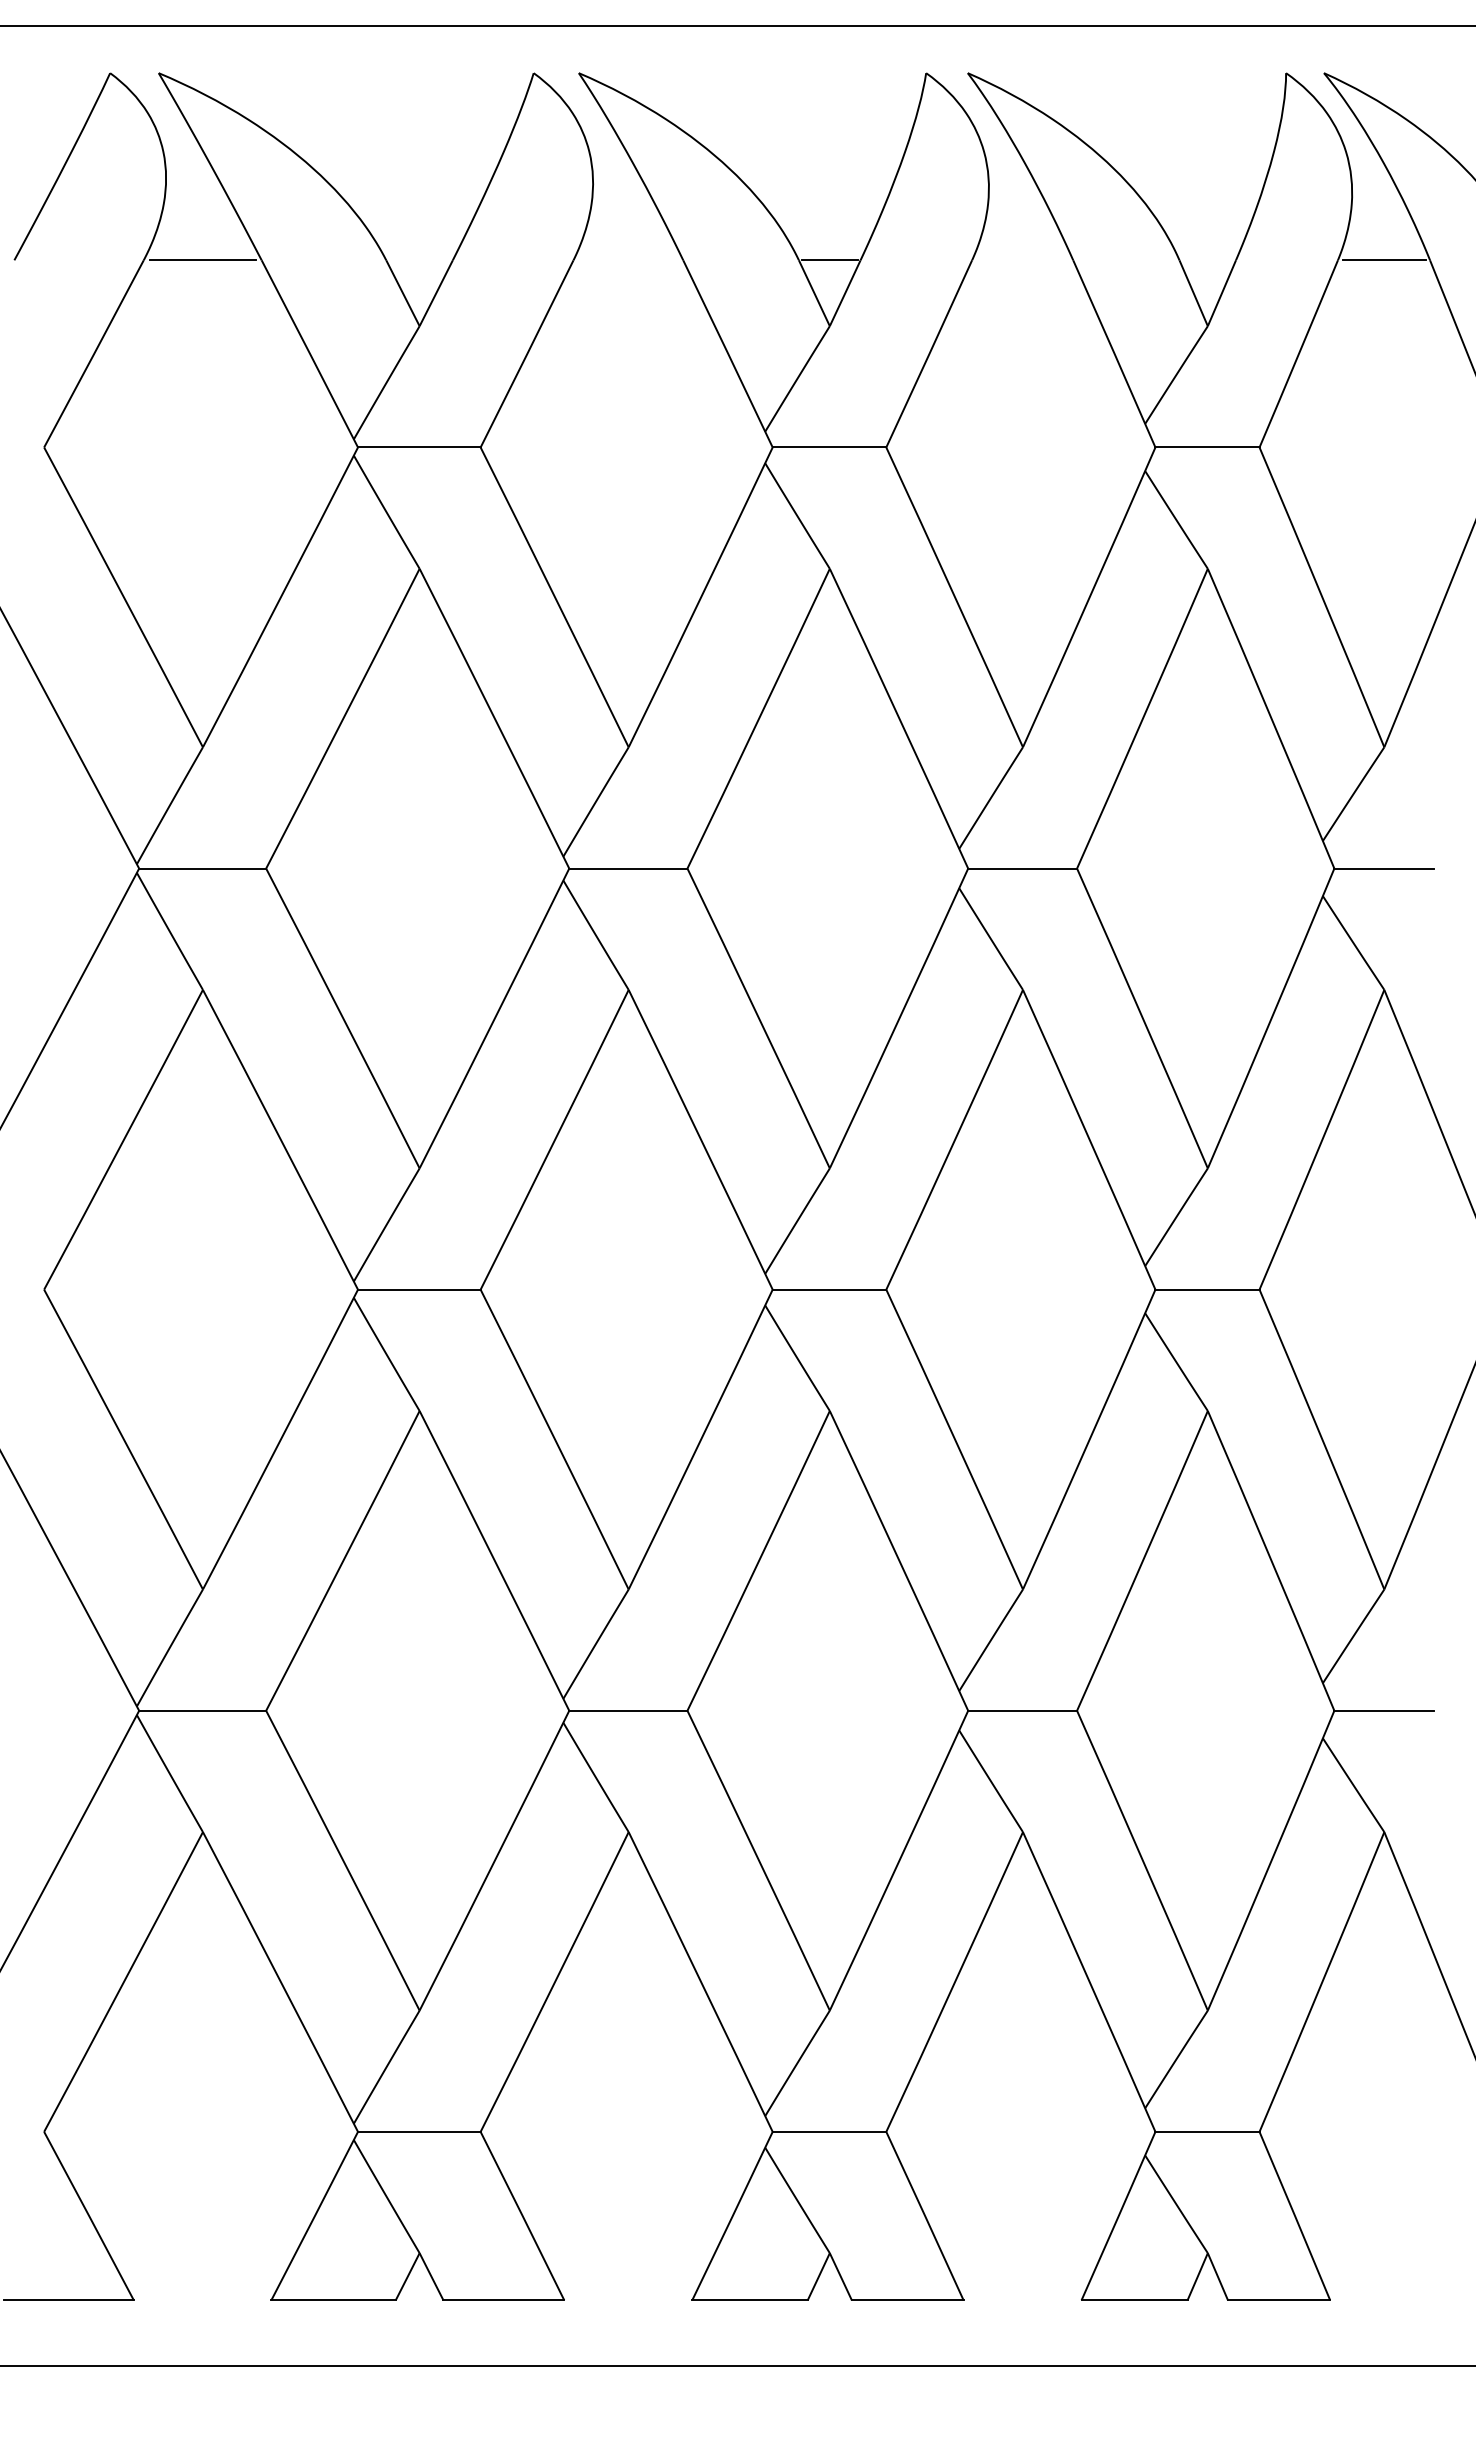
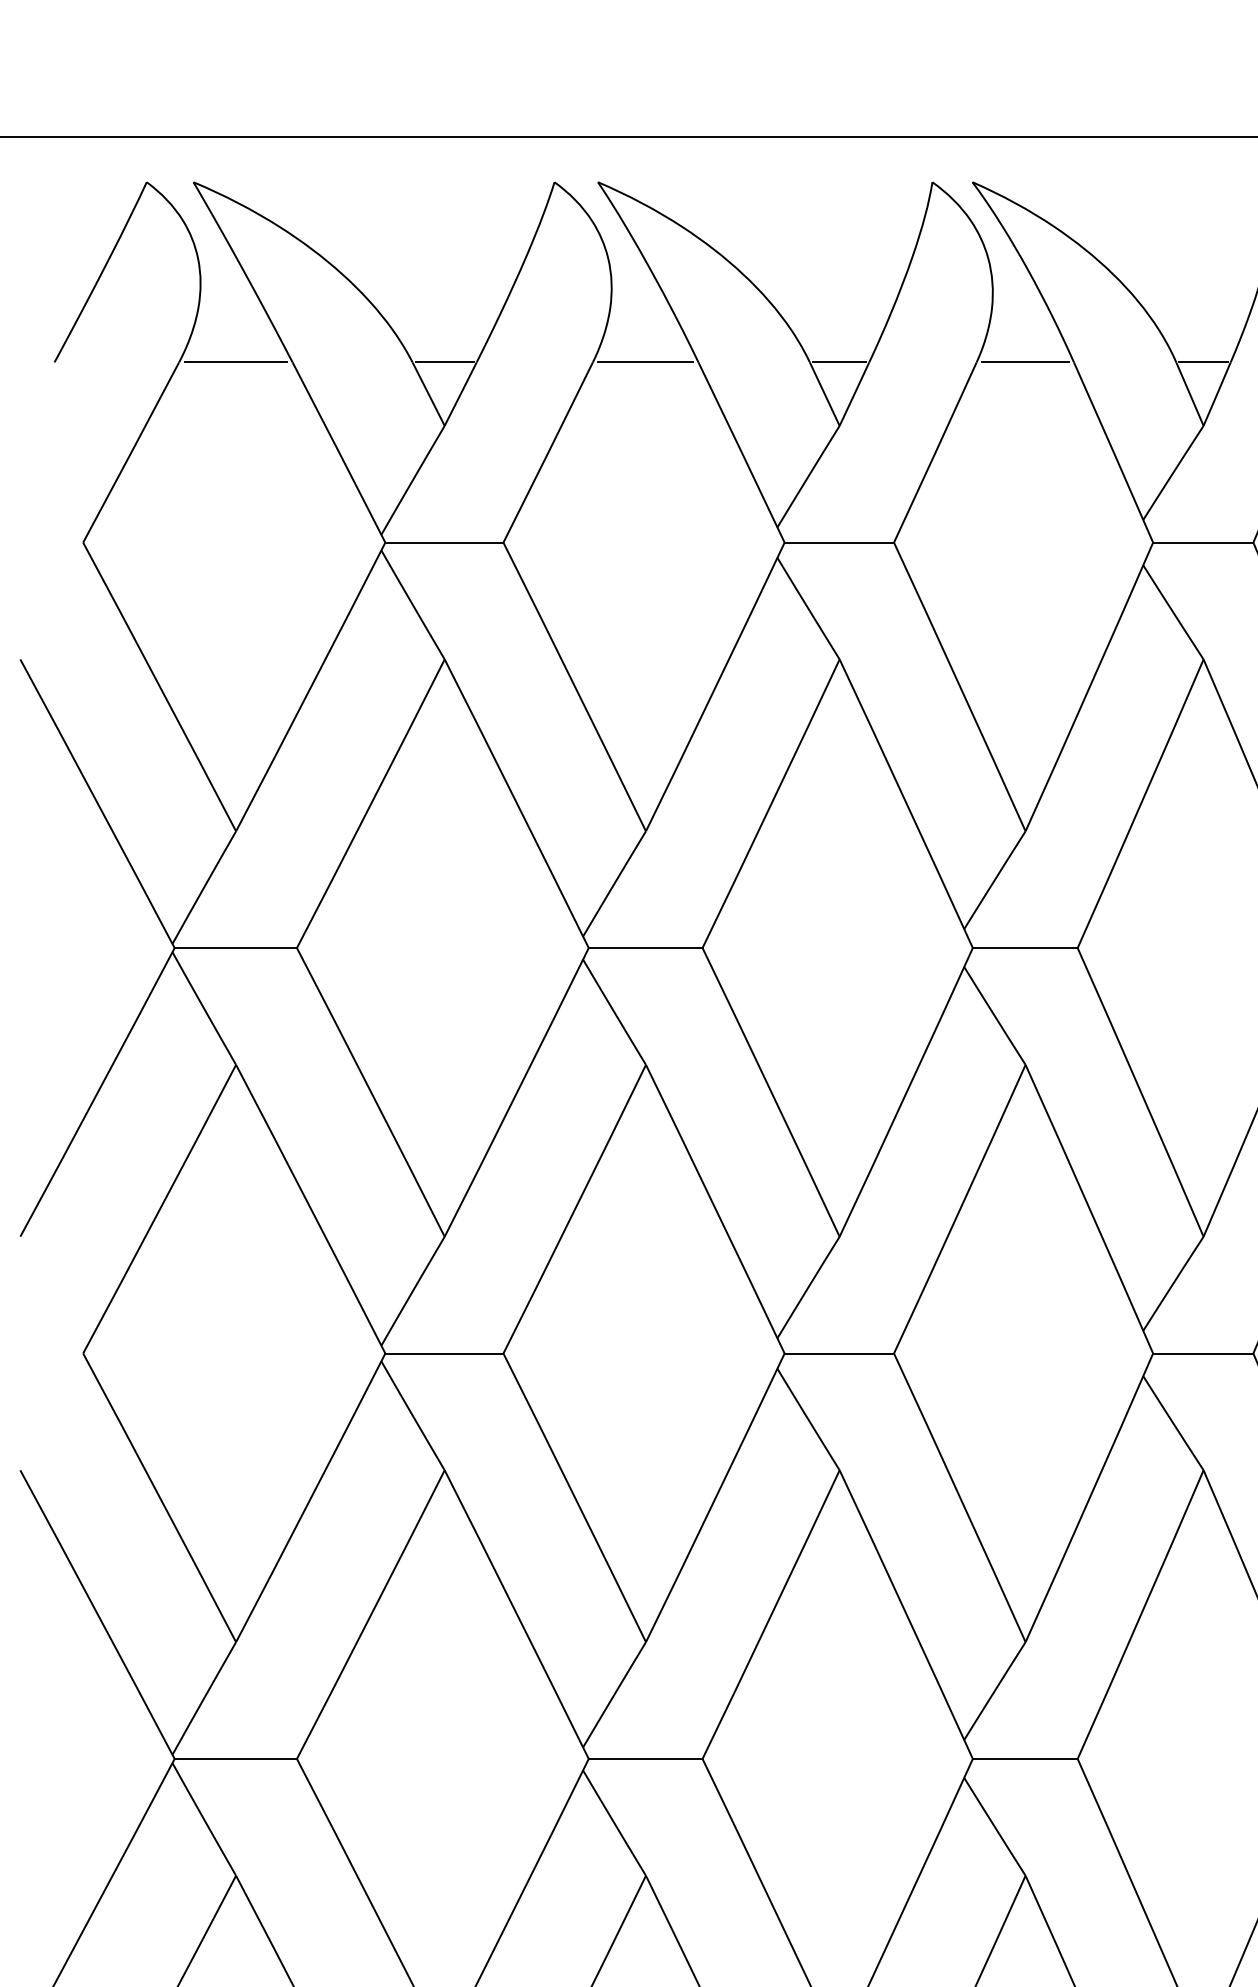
line: (419, 260) -> (444, 362), added
line: (628, 260) -> (645, 362), added
line: (1022, 260) -> (1025, 362), added
line: (1207, 260) -> (1203, 362), added

